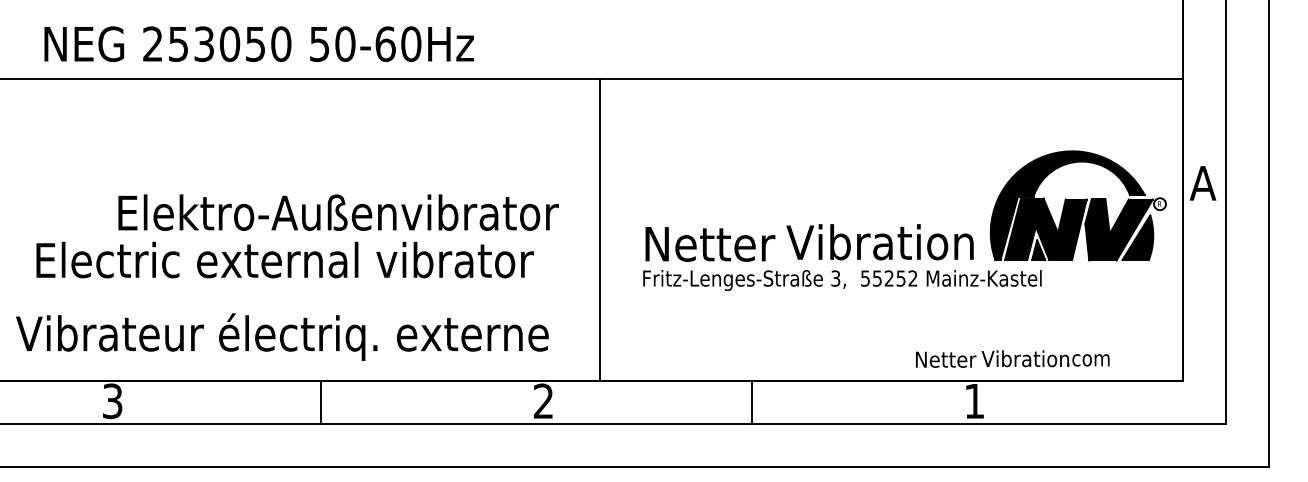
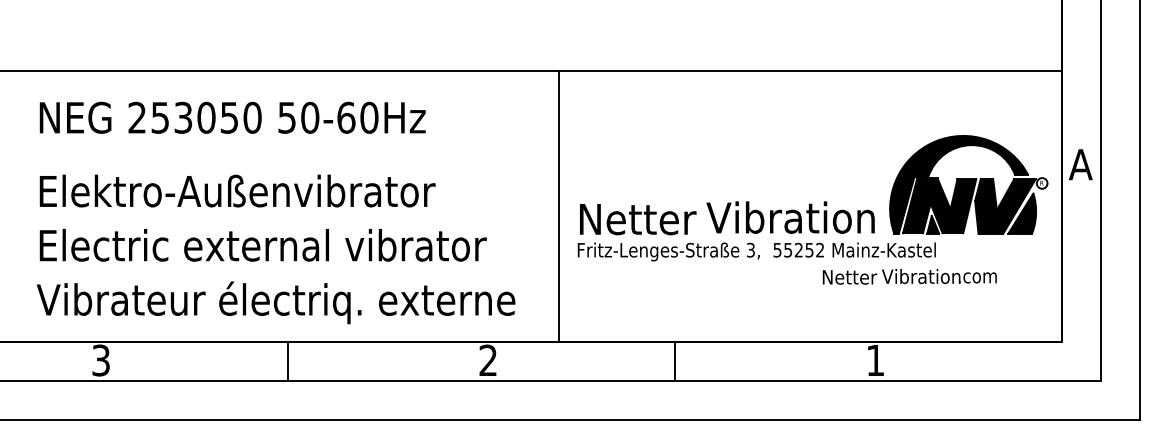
text: (258, 43) -> (232, 117), moved
text: (338, 212) -> (237, 190), moved
line: (600, 230) -> (559, 207), moved
text: (284, 259) -> (262, 244), moved
text: (282, 336) -> (276, 302), moved
text: (1012, 358) -> (909, 276), moved

